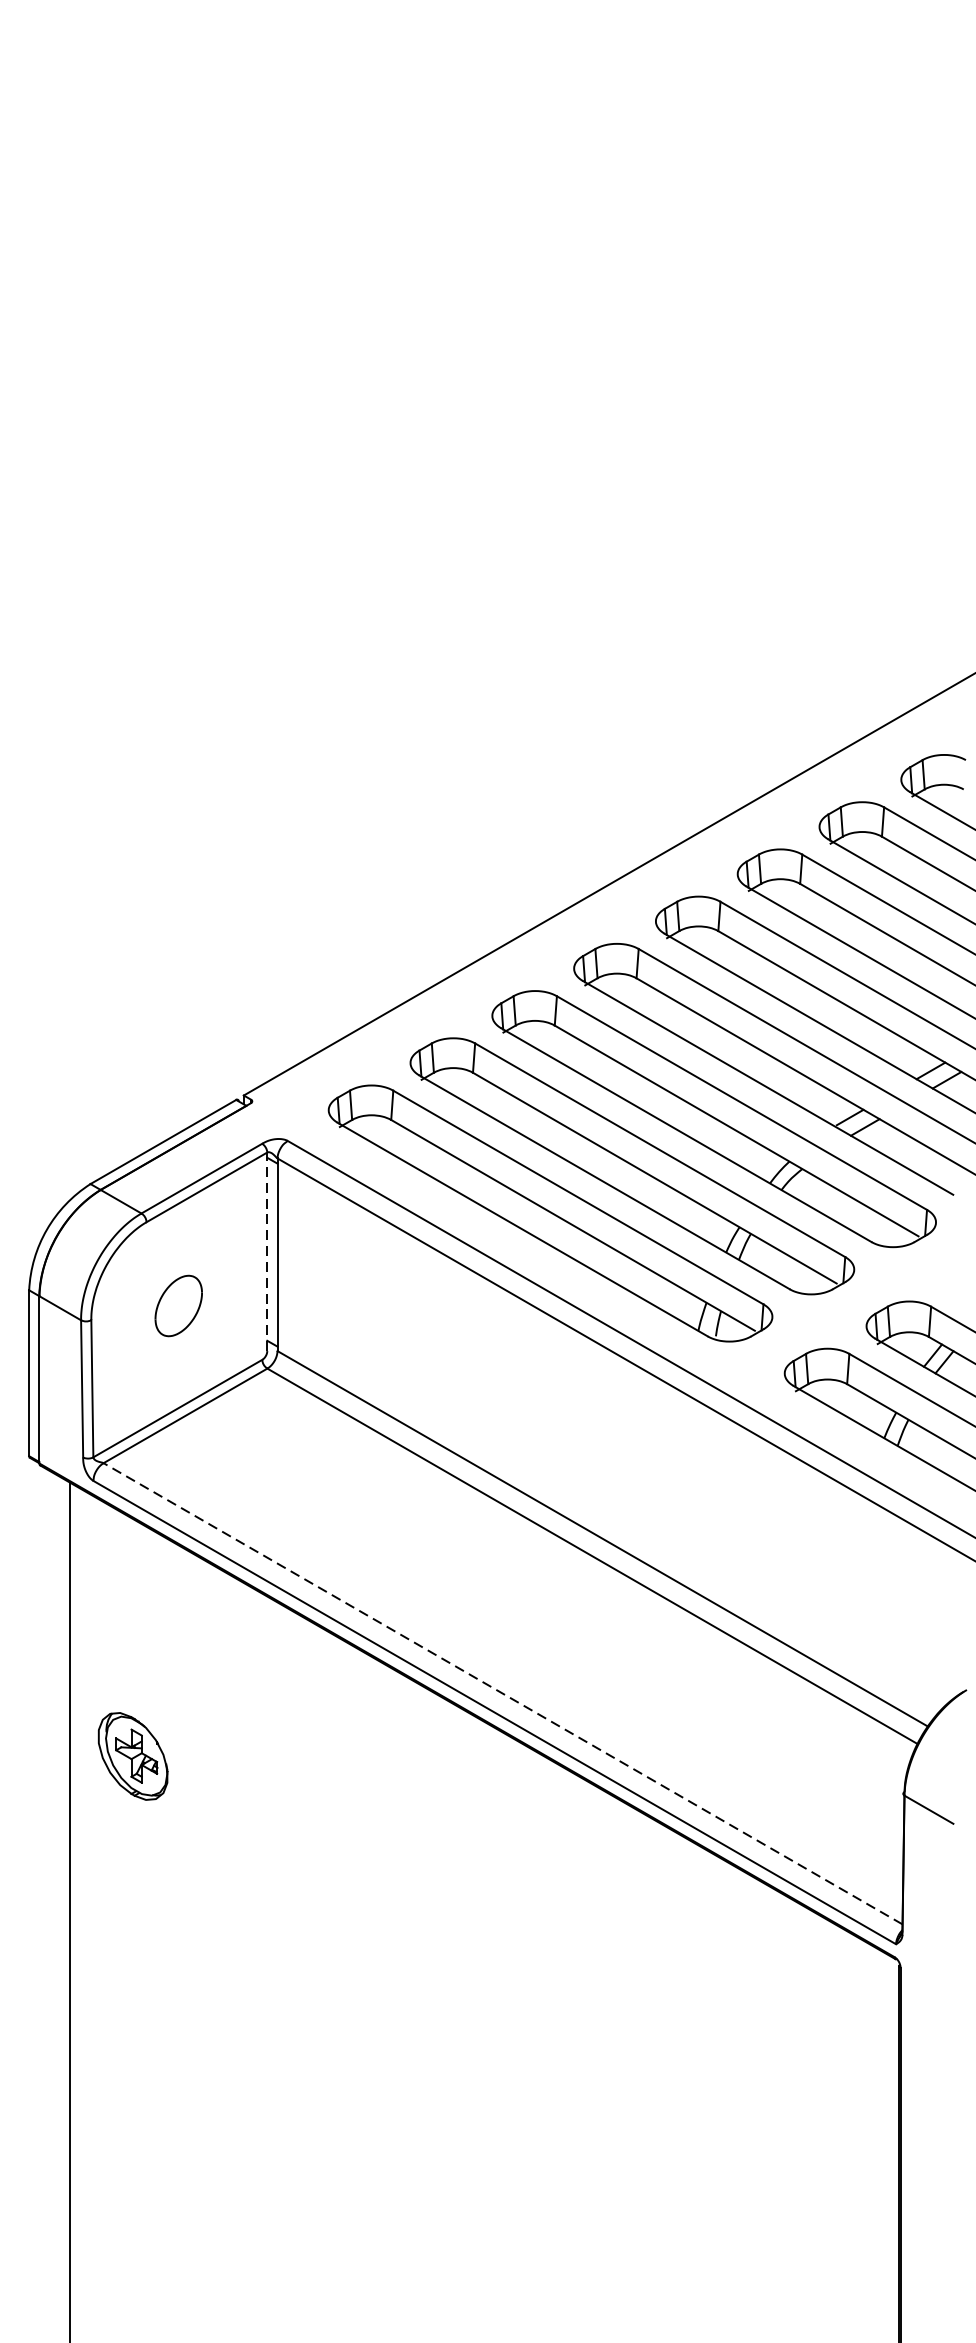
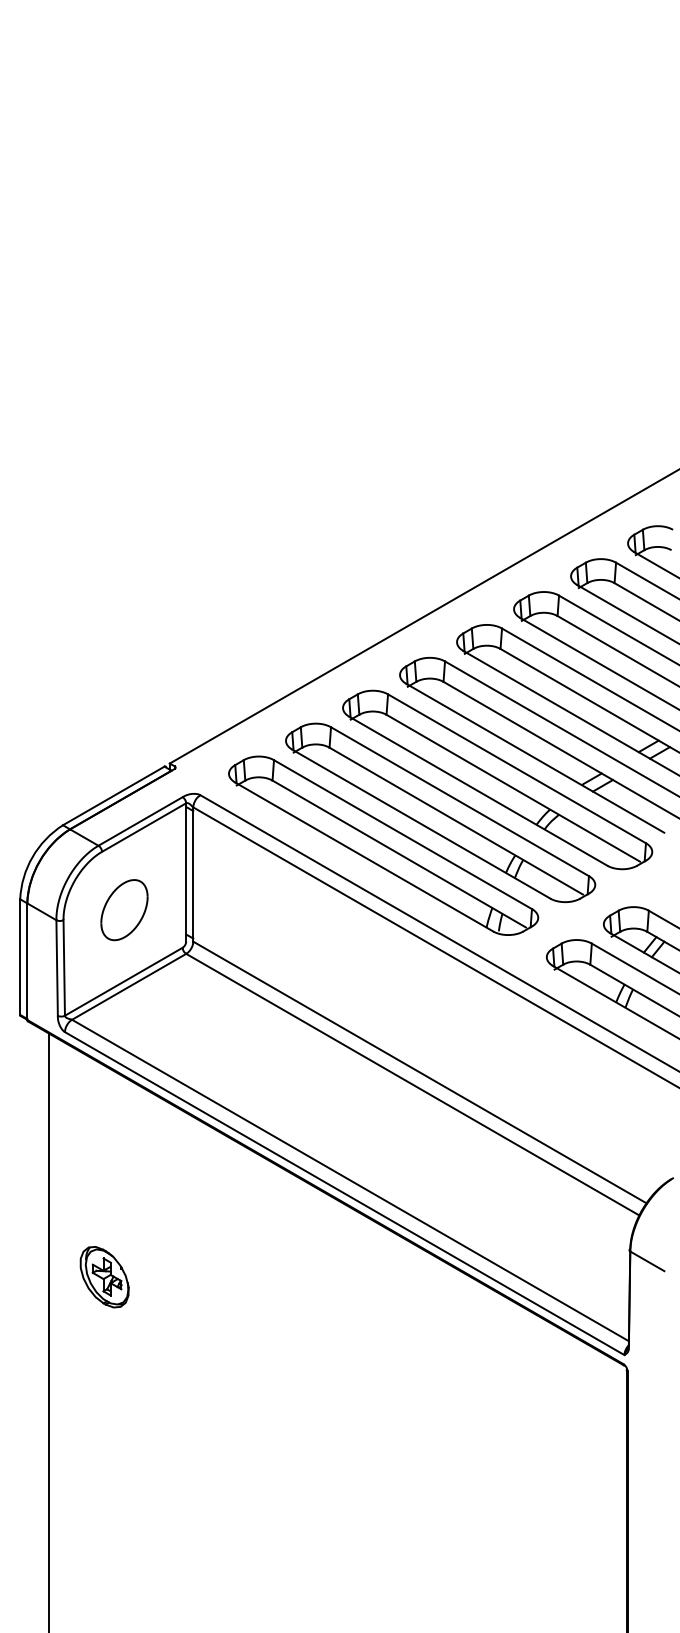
line: (267, 1250) -> (186, 871), dashed -> solid
part: (178, 1306) -> (124, 910), size x1.43
line: (503, 1693) -> (350, 1180), dashed -> solid
part: (132, 1756) -> (104, 1277), moved

